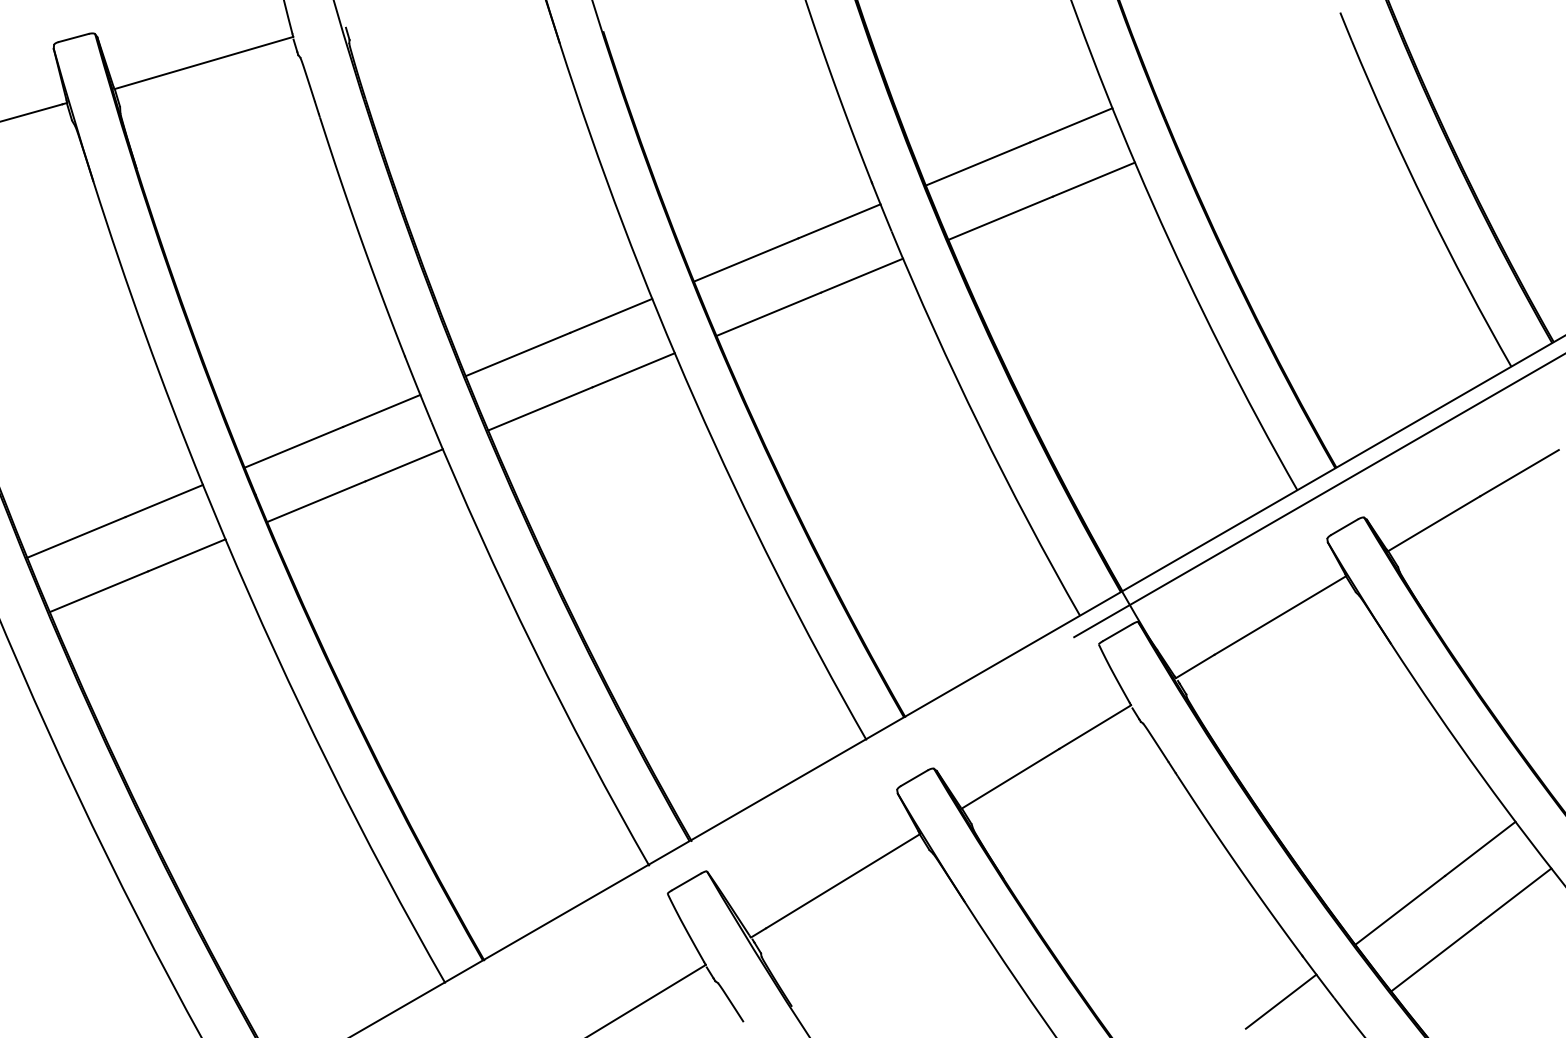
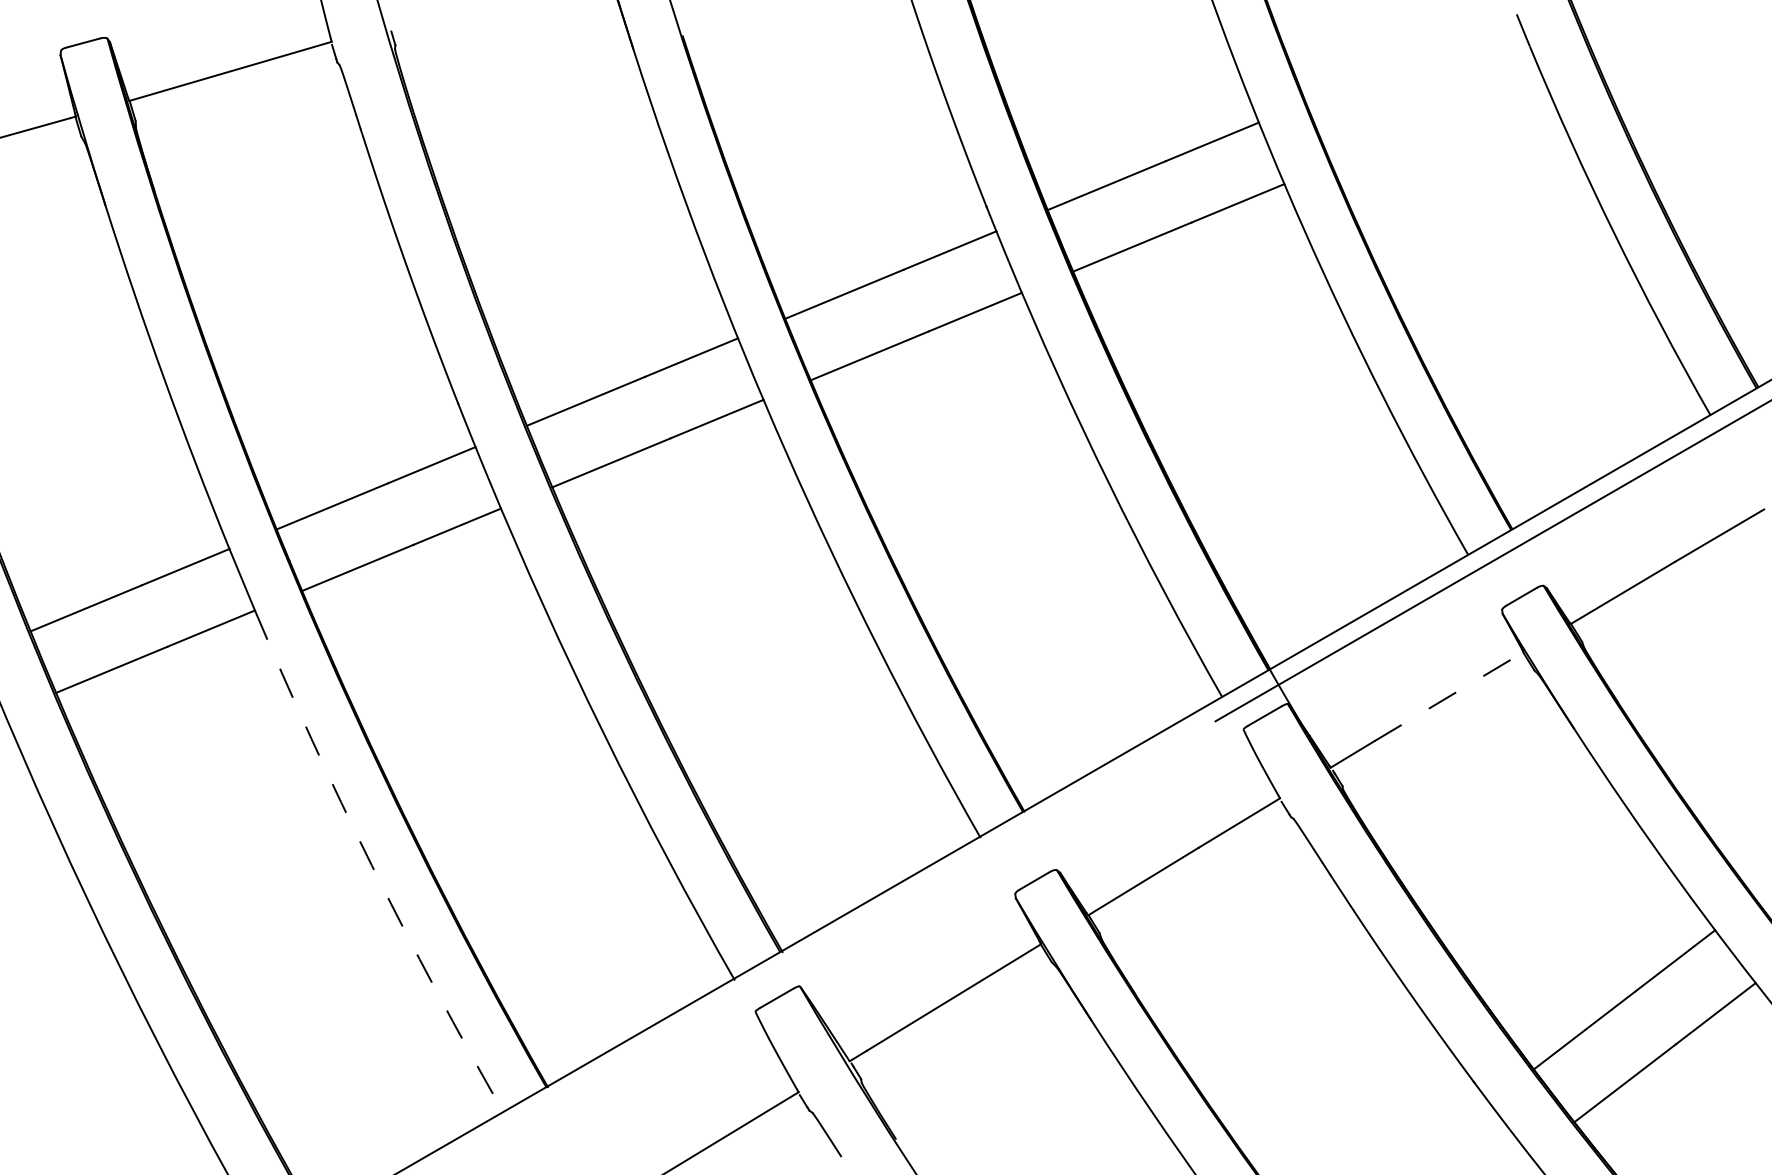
line: (1280, 615) -> (1449, 696), solid -> dashed
arc: (328, 764) -> (371, 865), solid -> dashed
line: (1280, 1001) -> (1449, 1133), removed

